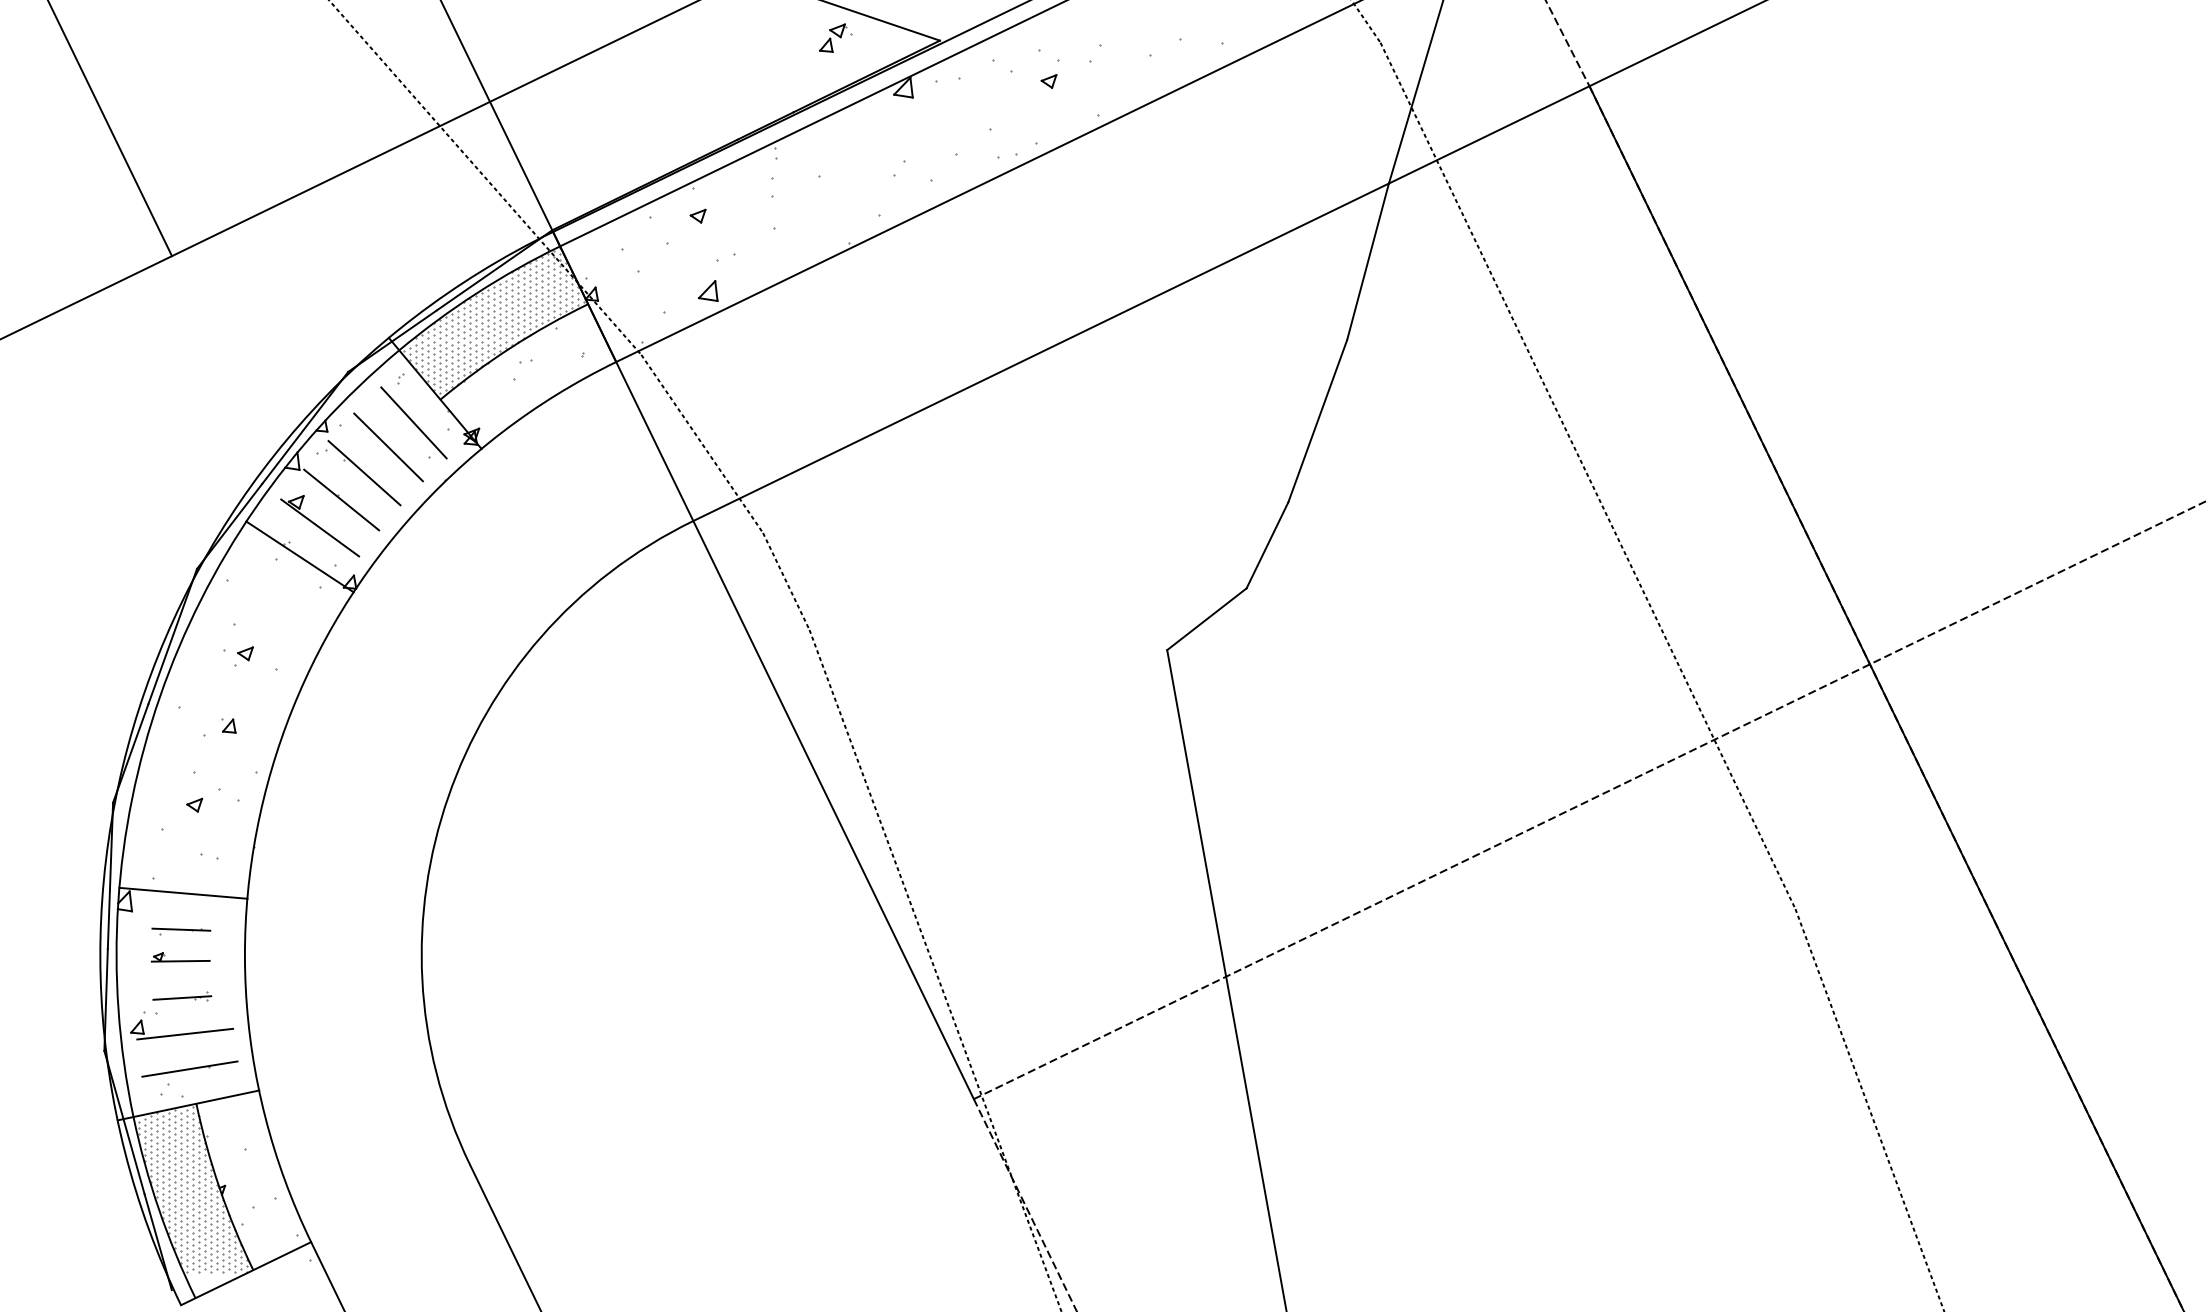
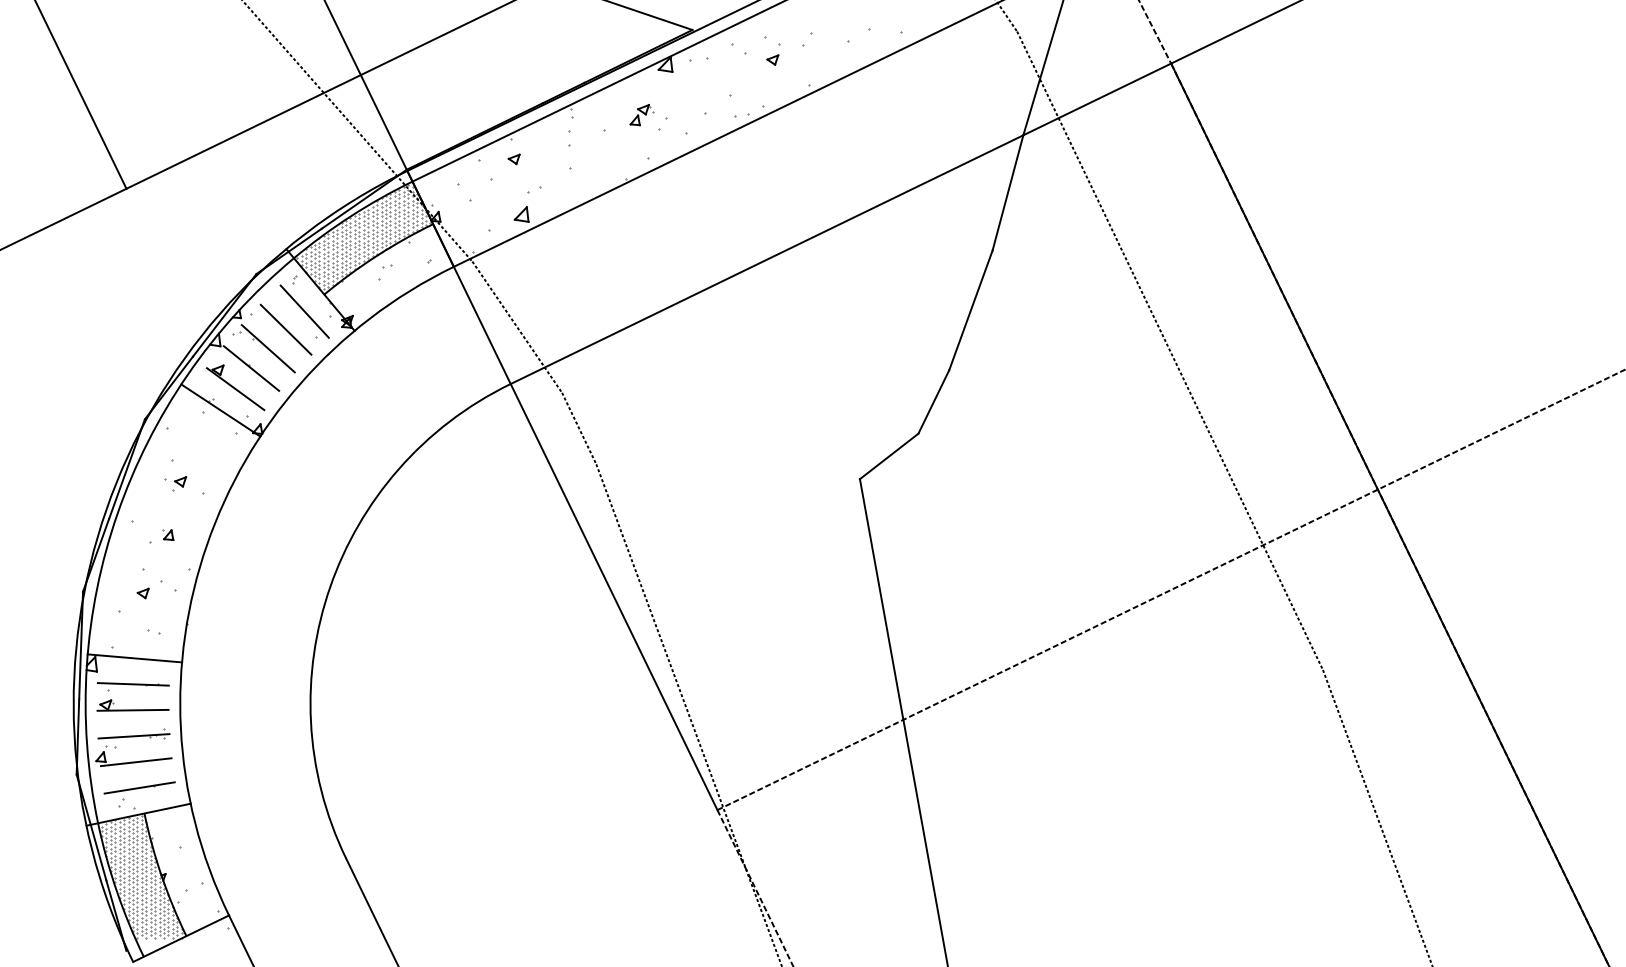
part: (835, 37) -> (642, 114), moved
part: (181, 931) -> (133, 686), size x1.67
part: (180, 957) -> (132, 705), size x1.67
part: (182, 996) -> (134, 734), size x1.67

